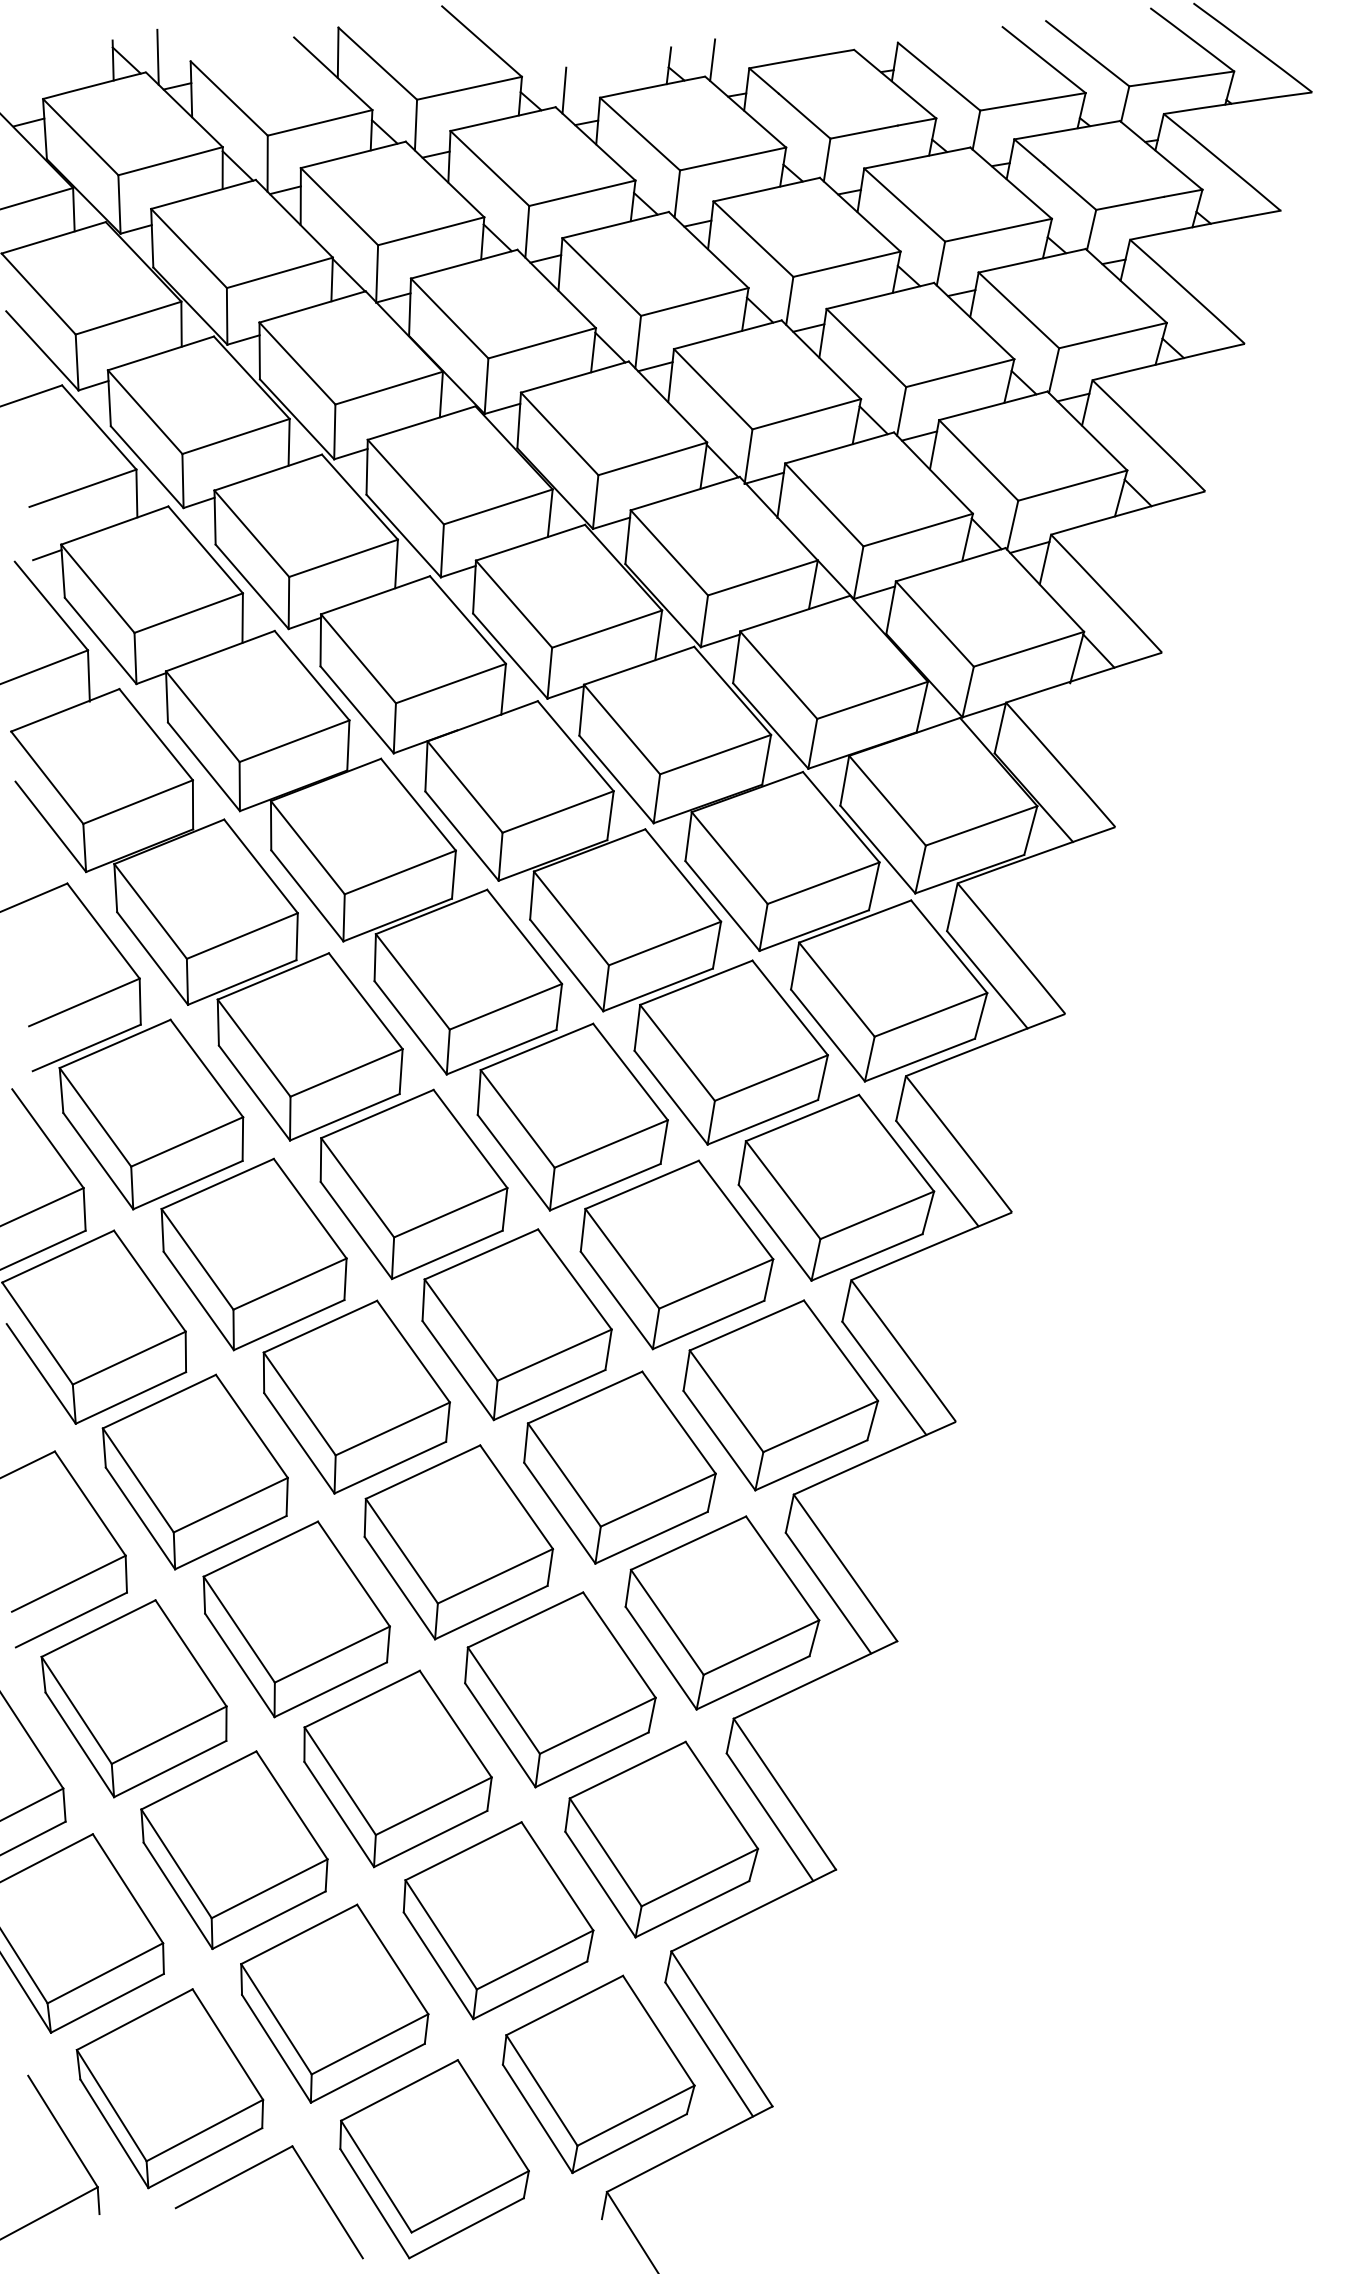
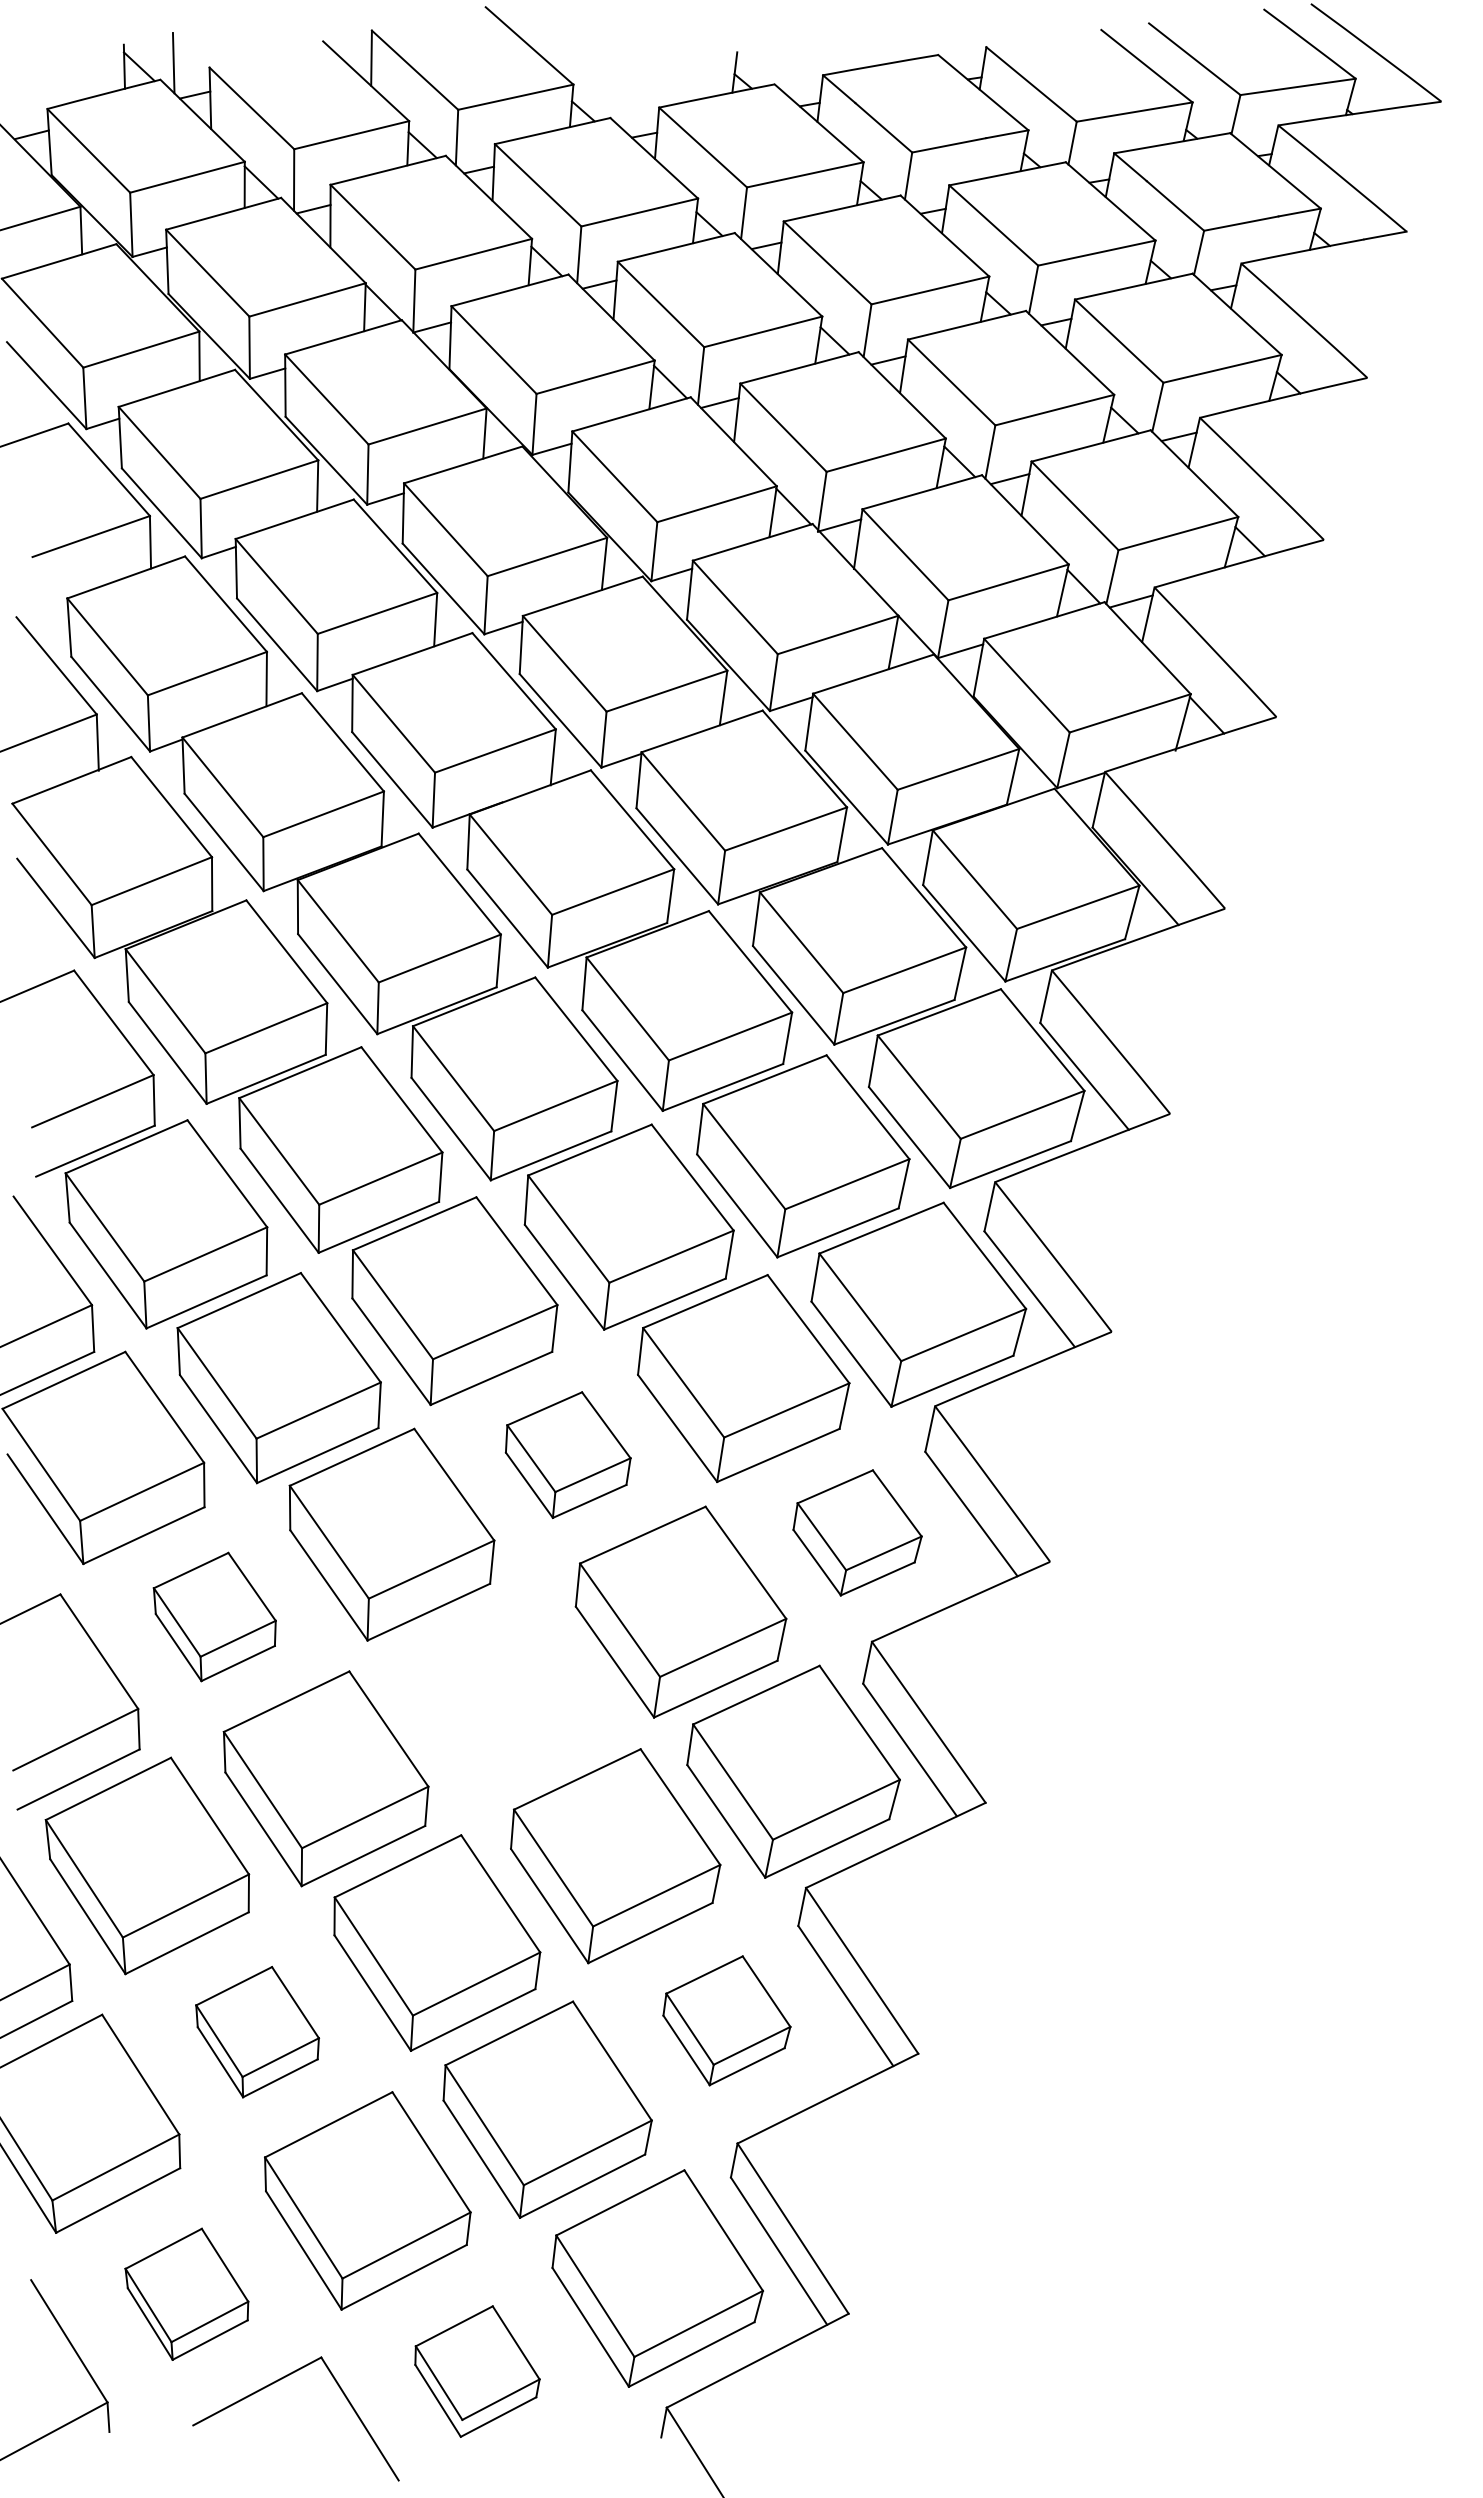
line: (712, 60) -> (782, 66), removed
line: (563, 90) -> (619, 99), removed
line: (46, 554) -> (51, 609), removed
part: (517, 1324) -> (568, 1454), size x0.6
part: (780, 1395) -> (857, 1532), size x0.6
part: (195, 1471) -> (214, 1616), size x0.6
part: (458, 1541) -> (503, 1693), removed
part: (661, 1839) -> (726, 2020), size x0.6
part: (234, 1849) -> (257, 2031), size x0.6
part: (169, 2088) -> (186, 2294), size x0.6
part: (434, 2159) -> (477, 2371), size x0.6

